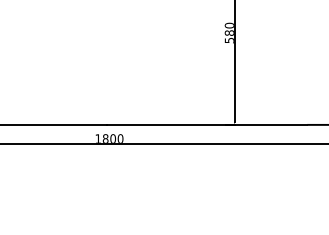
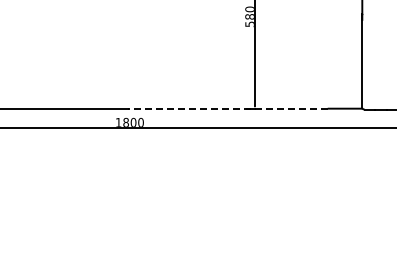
line: (207, 124) -> (227, 108), solid -> dashed

